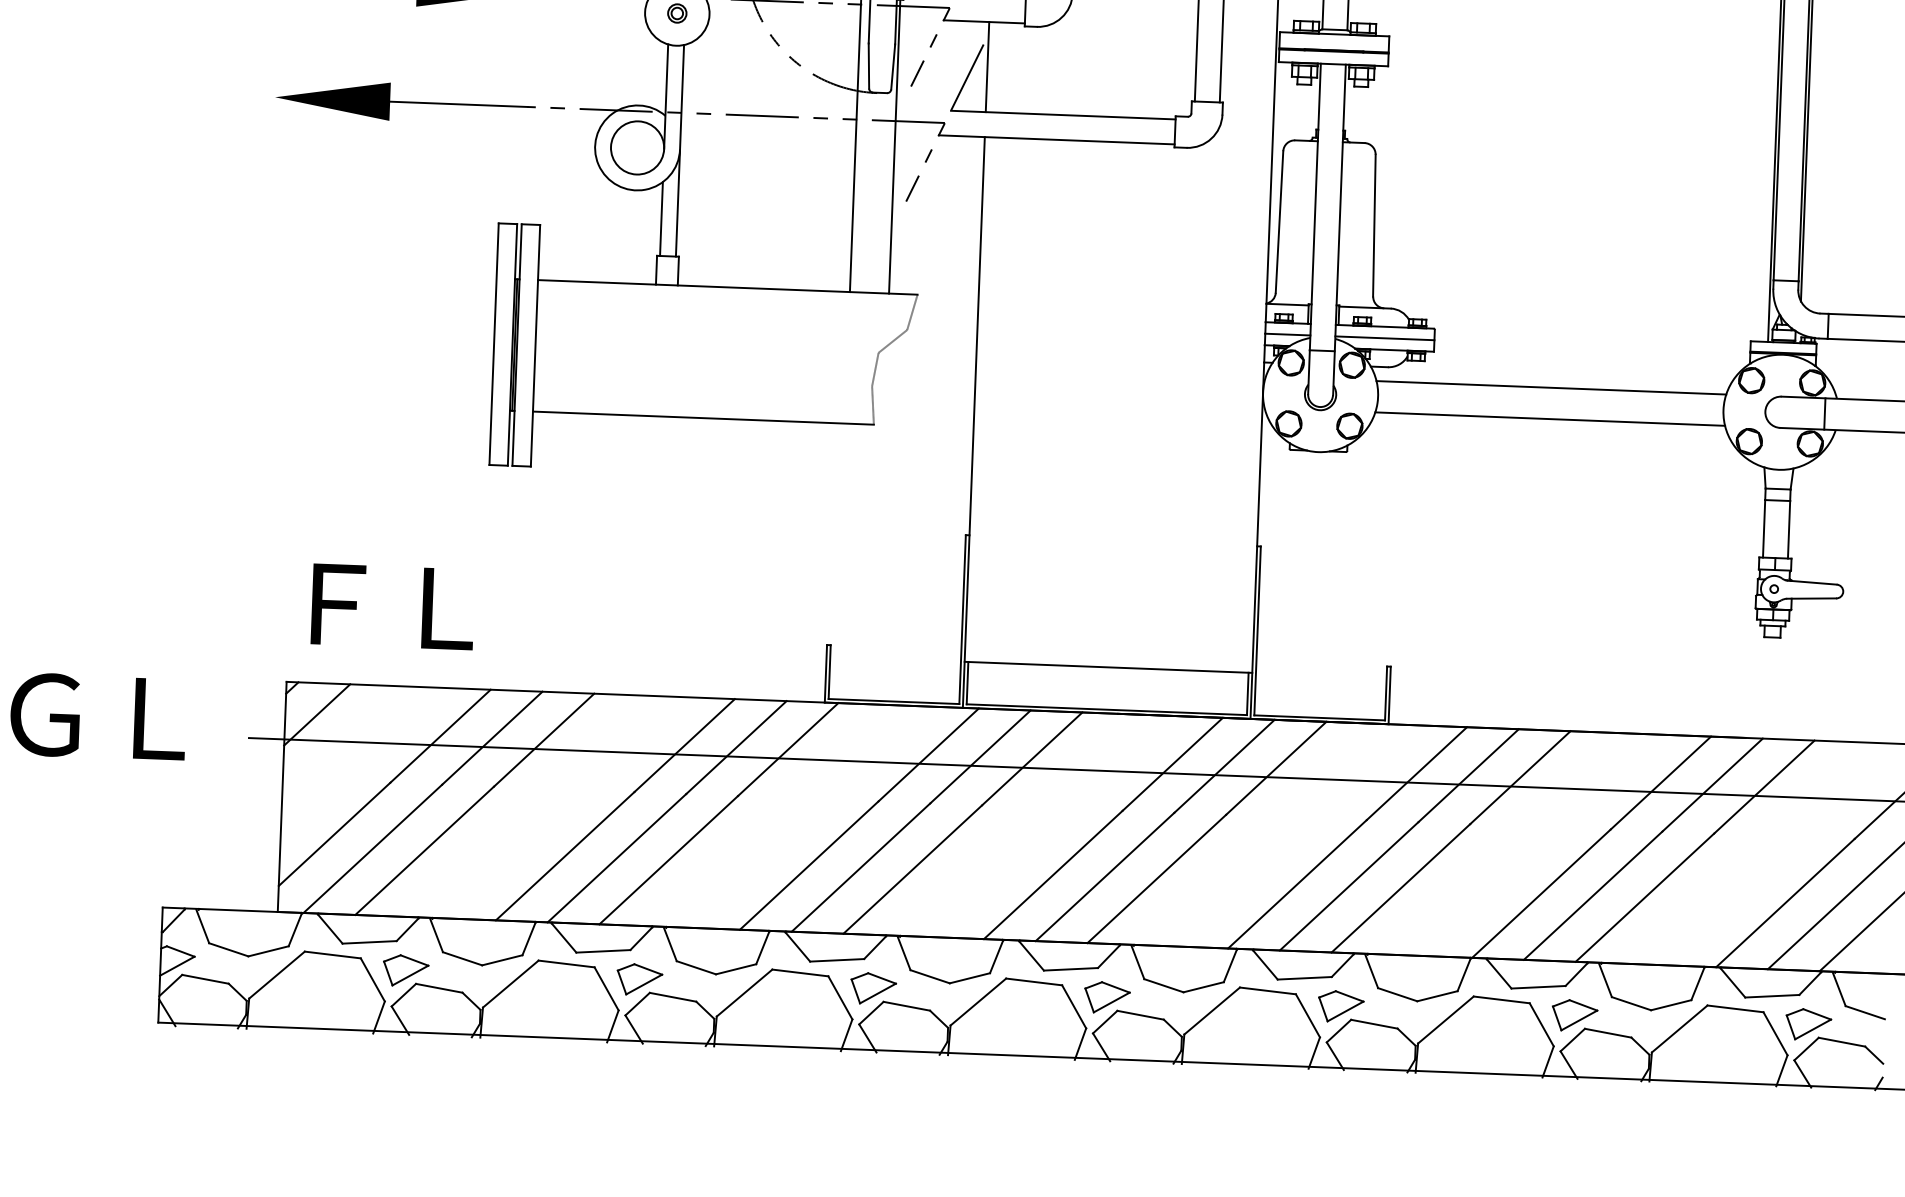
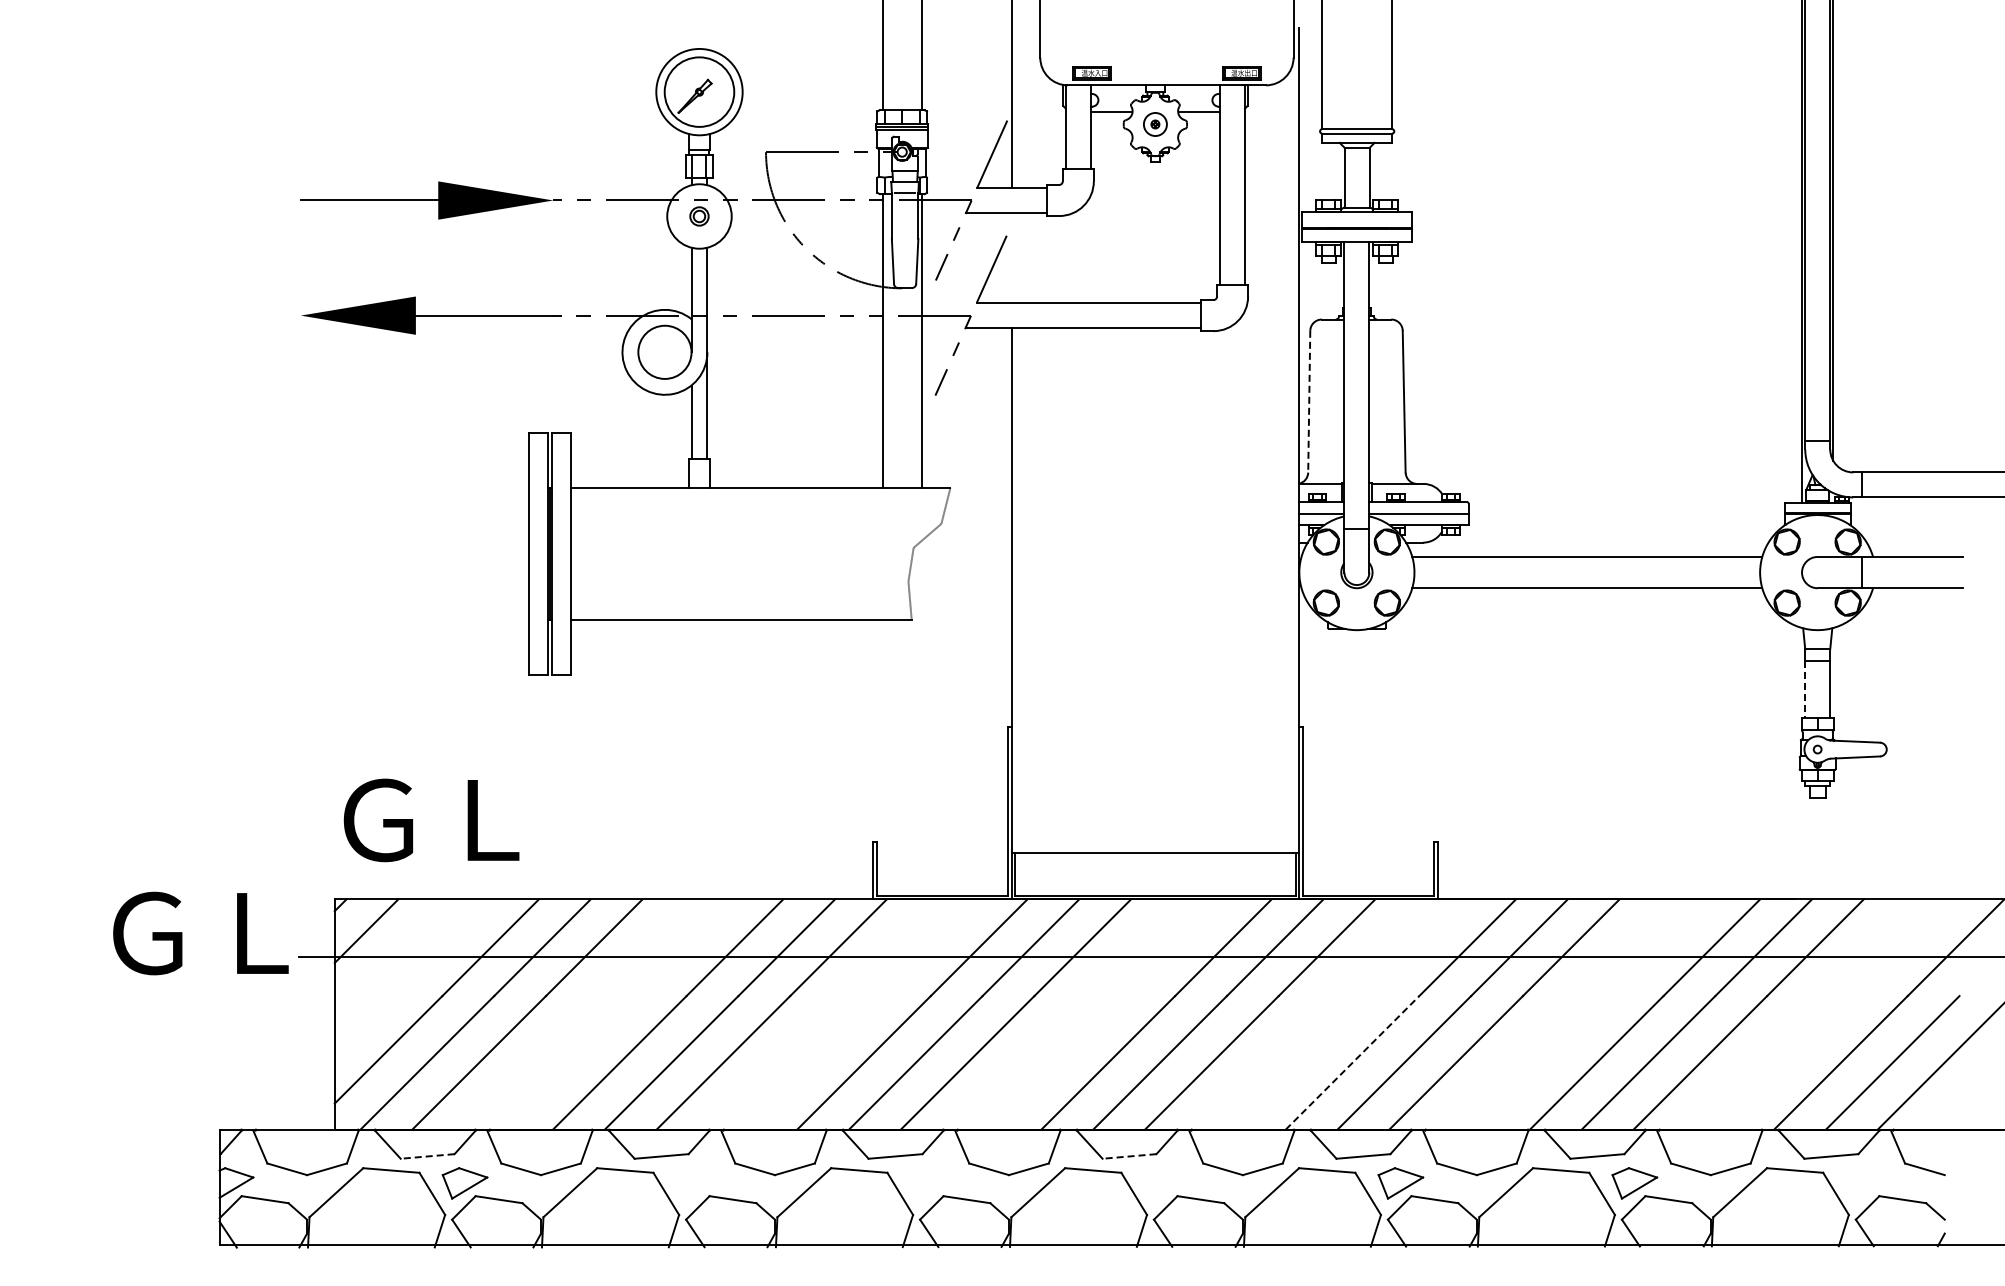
line: (987, 67) -> (1011, 258), removed
line: (1279, 221) -> (1309, 401), solid -> dashed
line: (1764, 528) -> (1805, 689), solid -> dashed
text: (386, 606) -> (431, 820), ＦＬ -> ＧＬ
text: (97, 716) -> (200, 933), moved
line: (1297, 883) -> (1352, 1062), solid -> dashed
line: (369, 942) -> (427, 1156), solid -> dashed
line: (1070, 969) -> (1129, 1156), solid -> dashed
part: (639, 979) -> (698, 1183), removed
part: (873, 988) -> (932, 1183), removed
part: (1106, 997) -> (1166, 1183), removed
part: (1808, 1024) -> (1868, 1183), removed

